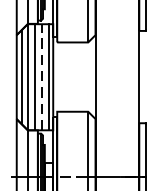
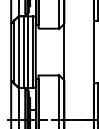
line: (42, 77) -> (28, 52), dashed -> solid

